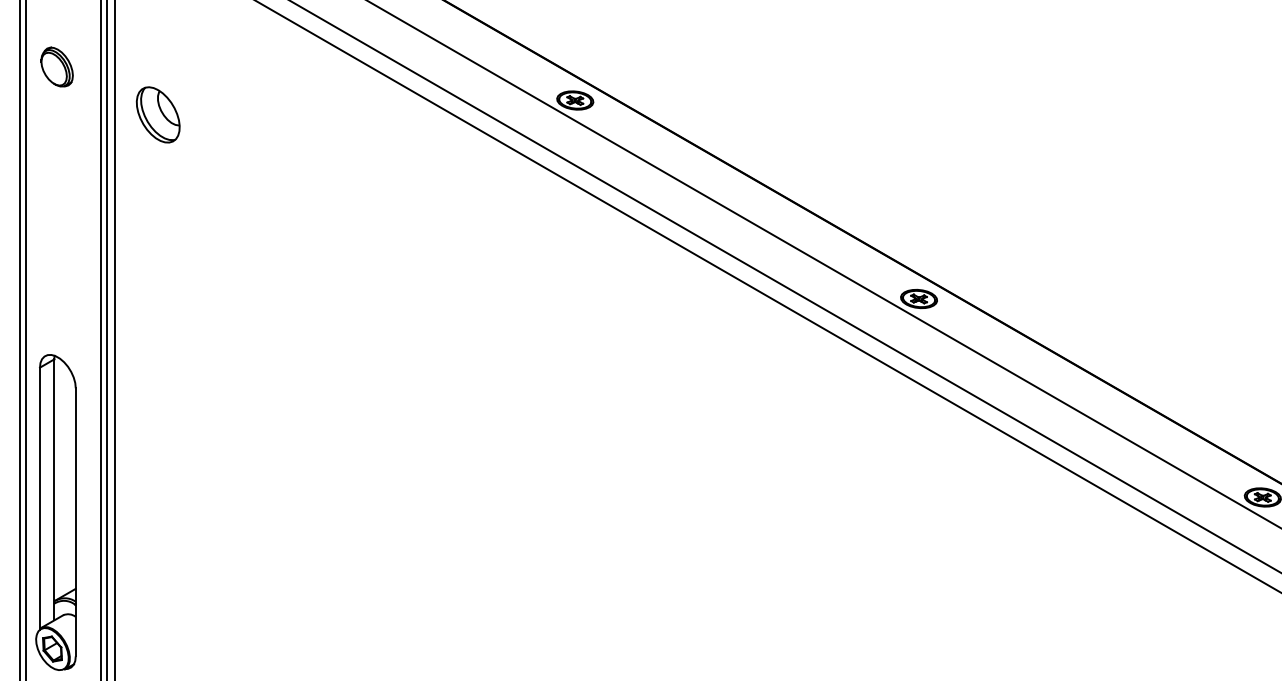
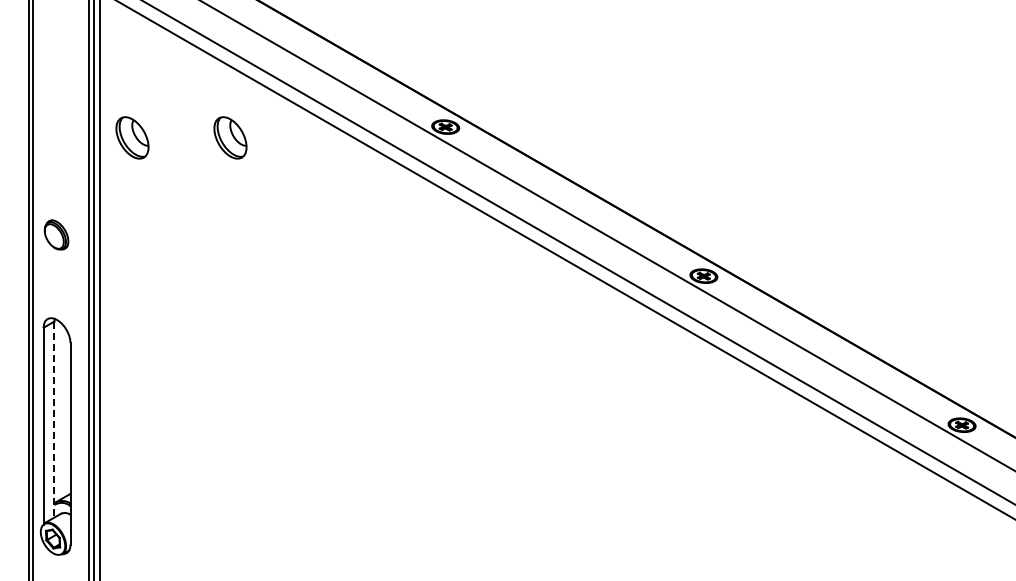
part: (57, 66) -> (56, 234), moved
part: (288, 114) -> (230, 137), added
line: (54, 491) -> (54, 420), solid -> dashed

